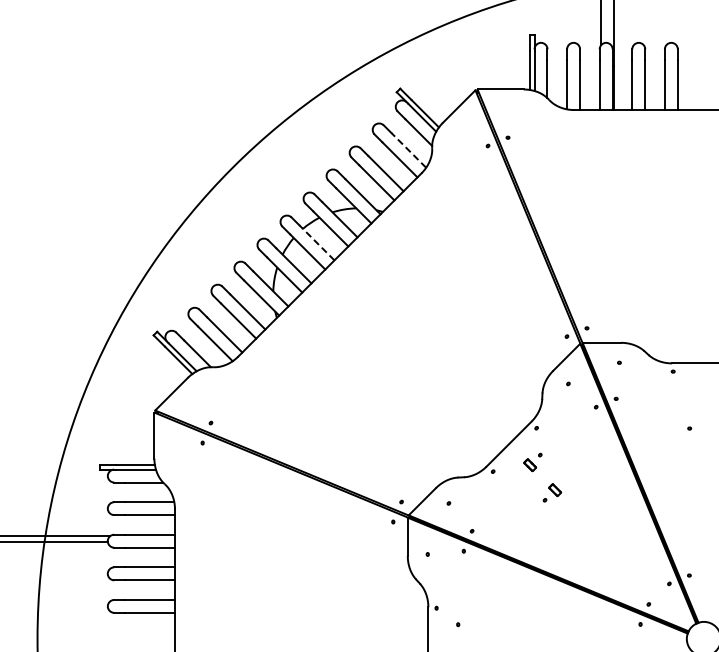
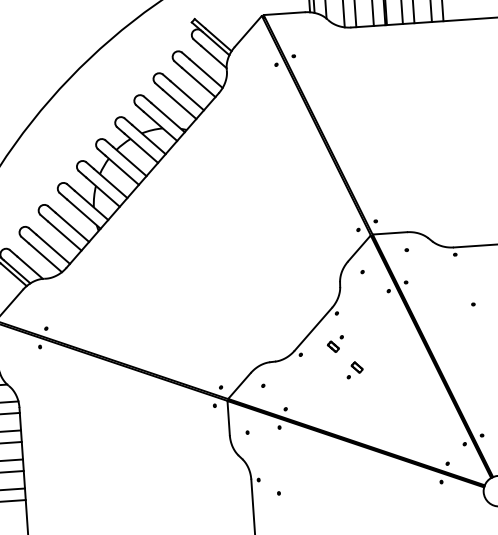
line: (408, 150) -> (205, 73), dashed -> solid
line: (316, 242) -> (129, 161), dashed -> solid

